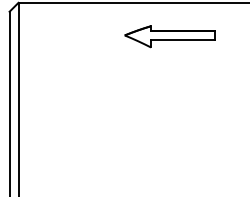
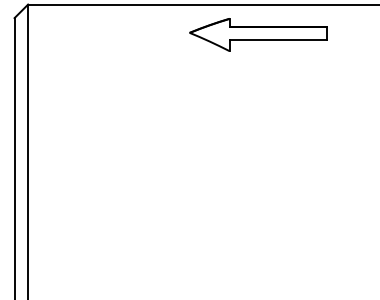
part: (169, 36) -> (257, 34), moved

